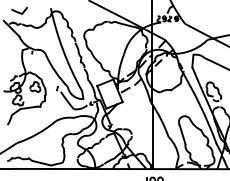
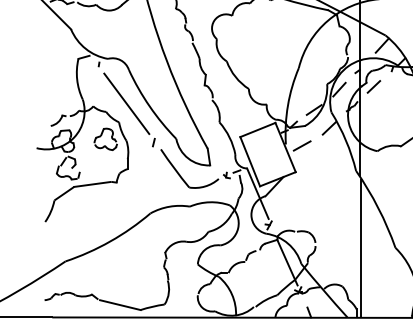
line: (44, 70) -> (125, 103), added

